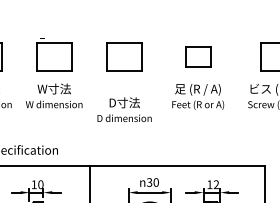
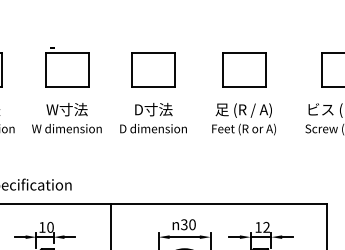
part: (198, 56) -> (244, 69), size x1.43
text: (124, 110) -> (153, 118), moved

